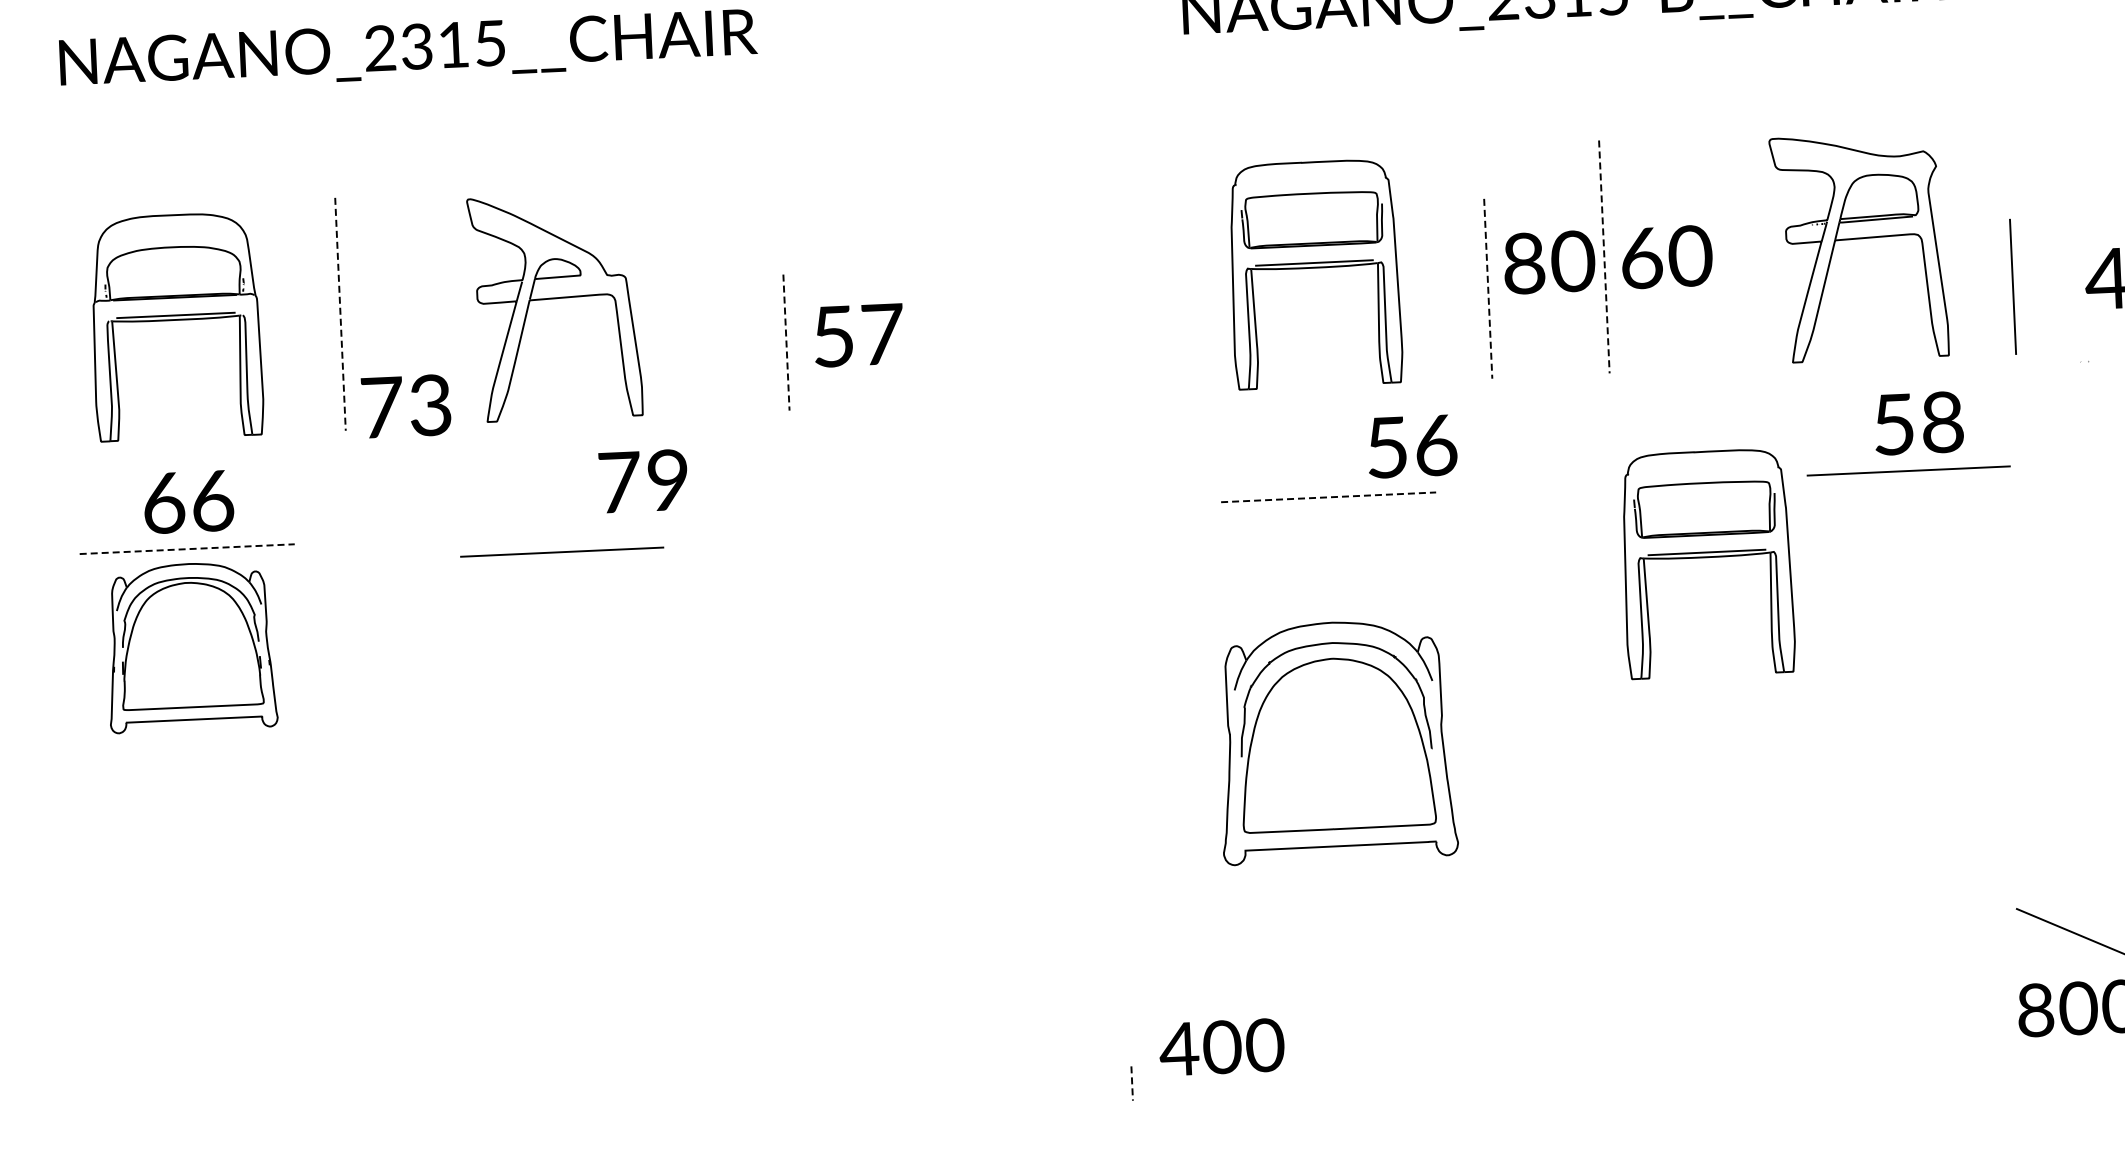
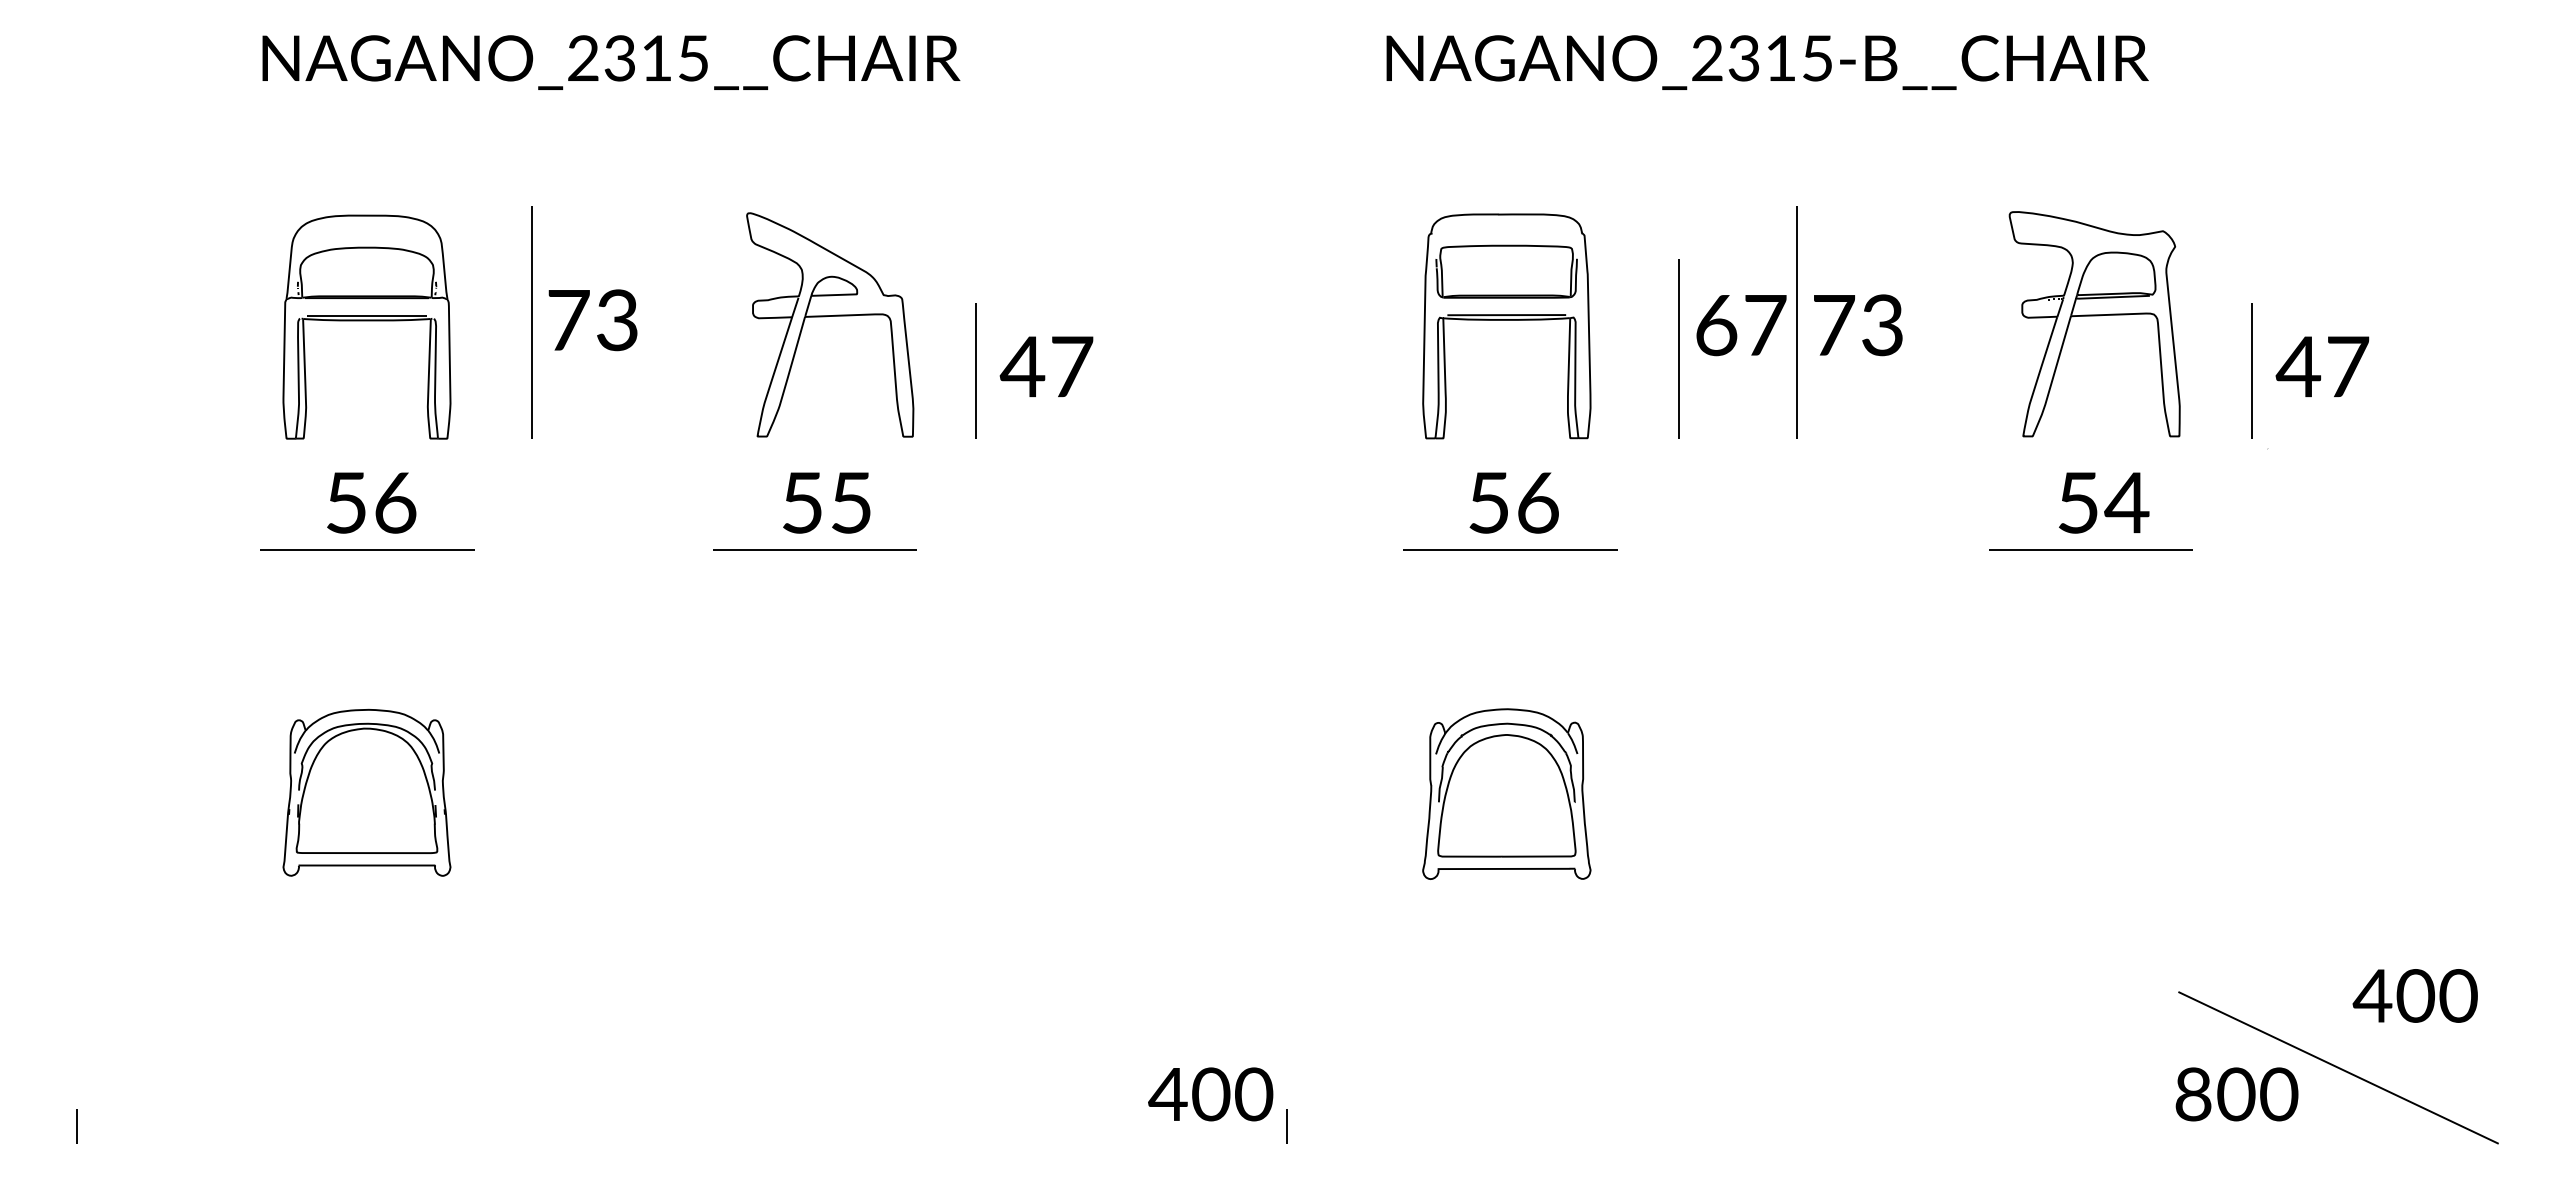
part: (1858, 239) -> (2094, 316), moved
line: (1604, 257) -> (1796, 322), dashed -> solid
text: (1667, 257) -> (1859, 325), 60 -> 73
text: (1549, 262) -> (1741, 325), 80 -> 67
line: (2012, 286) -> (2251, 370), moved
line: (1488, 289) -> (1679, 349), dashed -> solid
part: (555, 298) -> (830, 316), moved
line: (340, 314) -> (531, 322), dashed -> solid
text: (832, 336) -> (1022, 366), 57 -> 47
line: (786, 343) -> (975, 371), dashed -> solid
text: (405, 406) -> (592, 320), moved
text: (1942, 422) -> (2126, 502), 58 -> 54
text: (1411, 446) -> (1513, 502), moved
text: (643, 481) -> (826, 502), 79 -> 55
line: (1328, 496) -> (1510, 549), dashed -> solid
text: (163, 502) -> (346, 502), 66 -> 56
line: (186, 548) -> (367, 549), dashed -> solid
line: (561, 551) -> (814, 549), moved
part: (1707, 563) -> (1885, 633), removed
part: (190, 646) -> (366, 792), moved
part: (1335, 740) -> (1506, 793), size x0.71
text: (1221, 1047) -> (1210, 1094), moved
line: (1132, 1084) -> (1287, 1127), dashed -> solid

